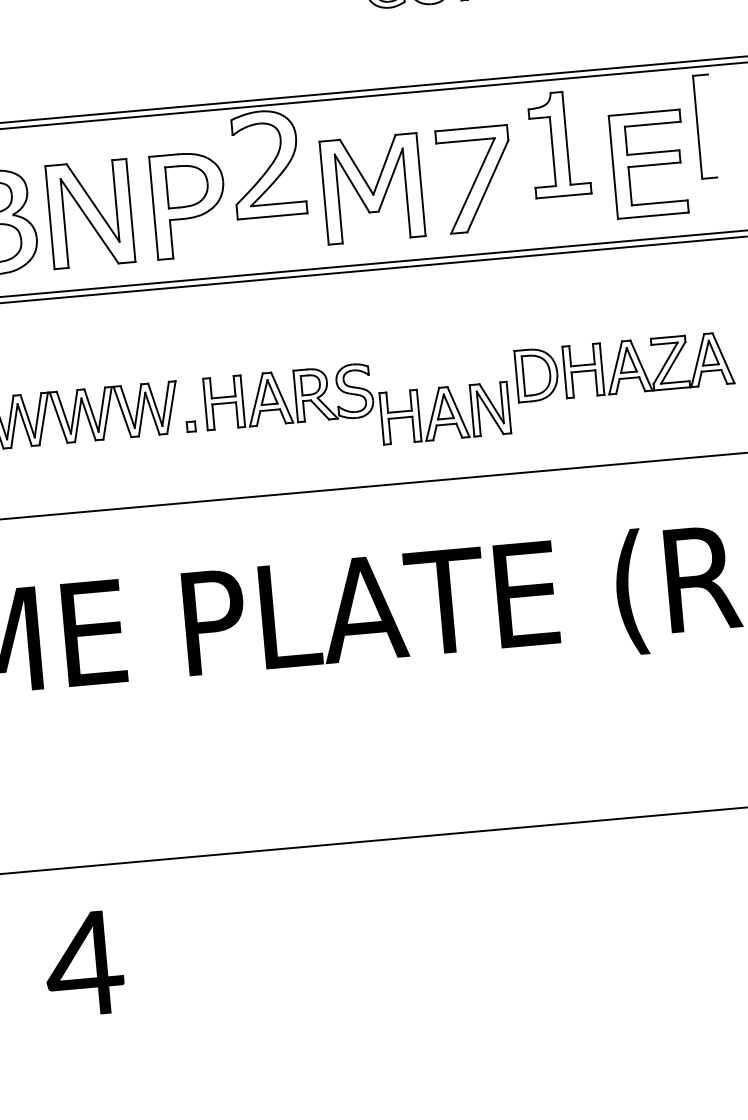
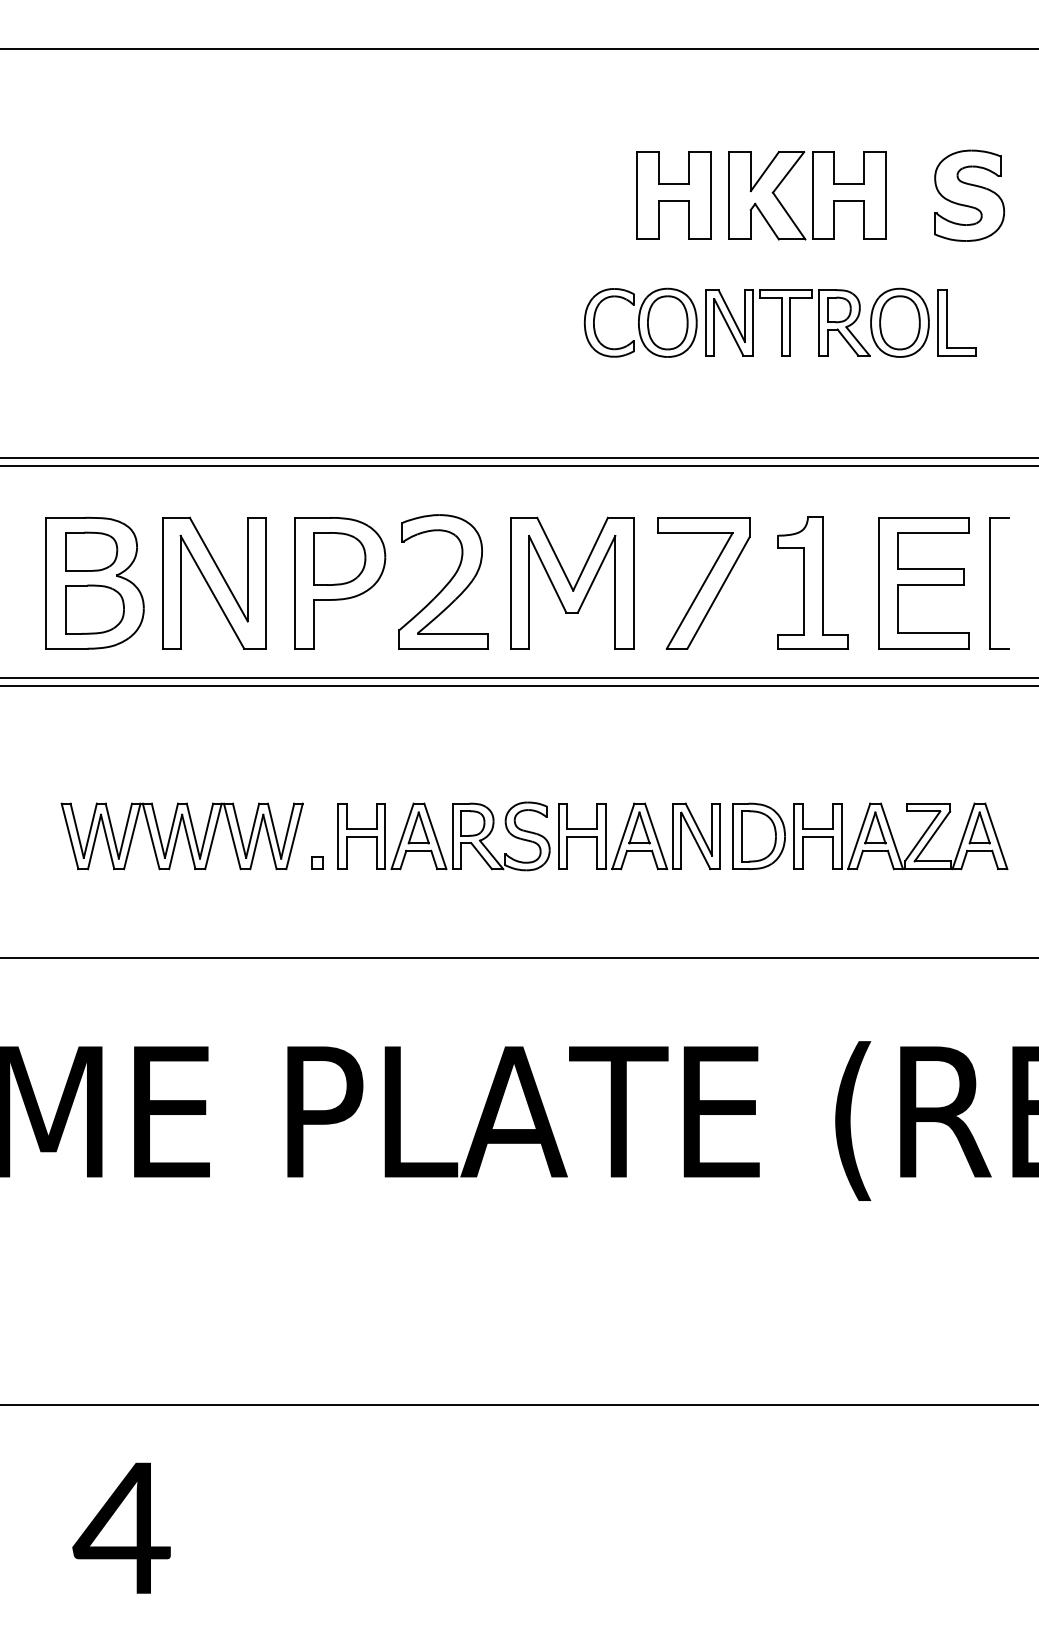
part: (698, 127) -> (990, 583), moved
part: (558, 143) -> (812, 582), moved
part: (267, 163) -> (443, 581), moved
part: (445, 413) -> (639, 836), moved

